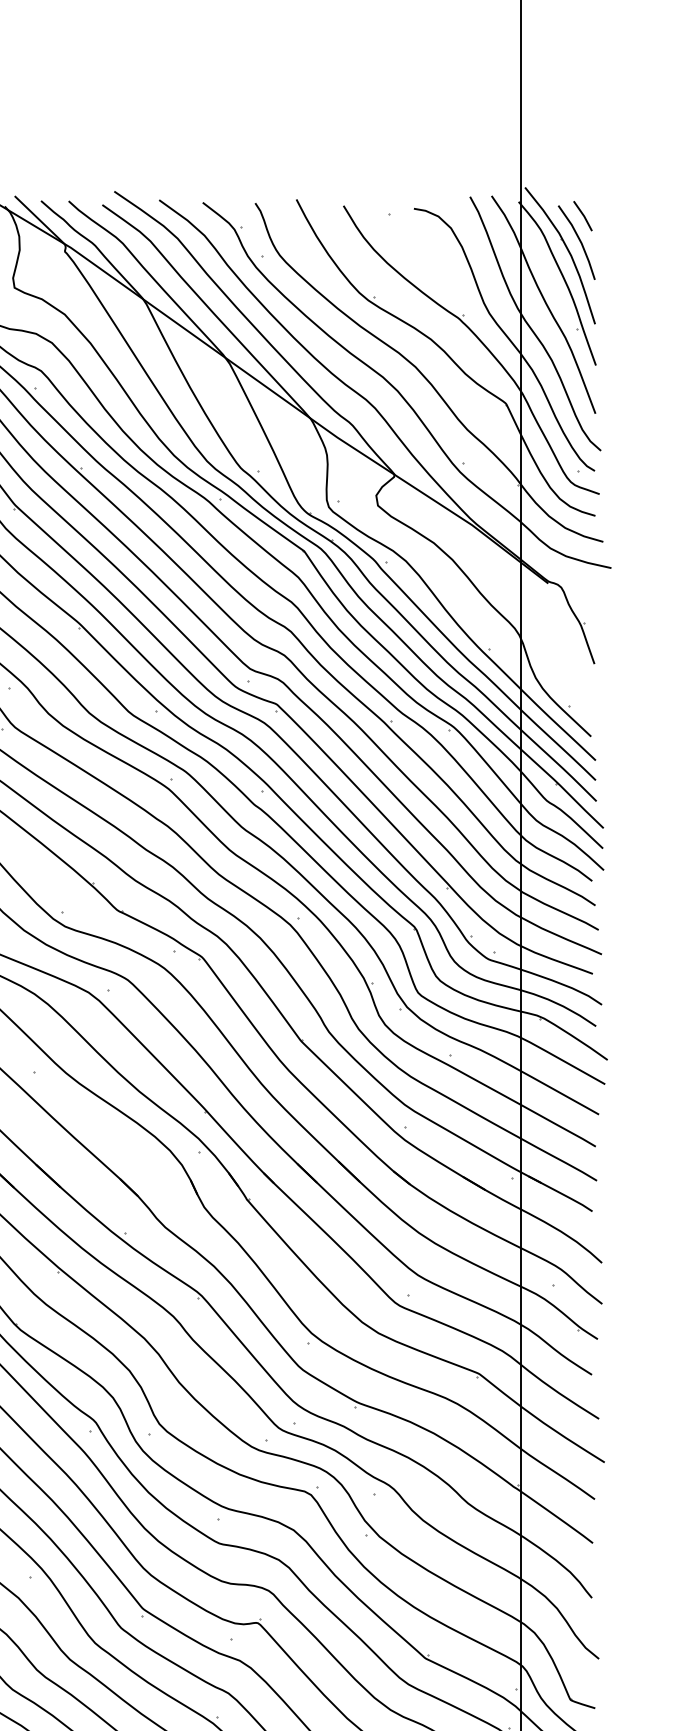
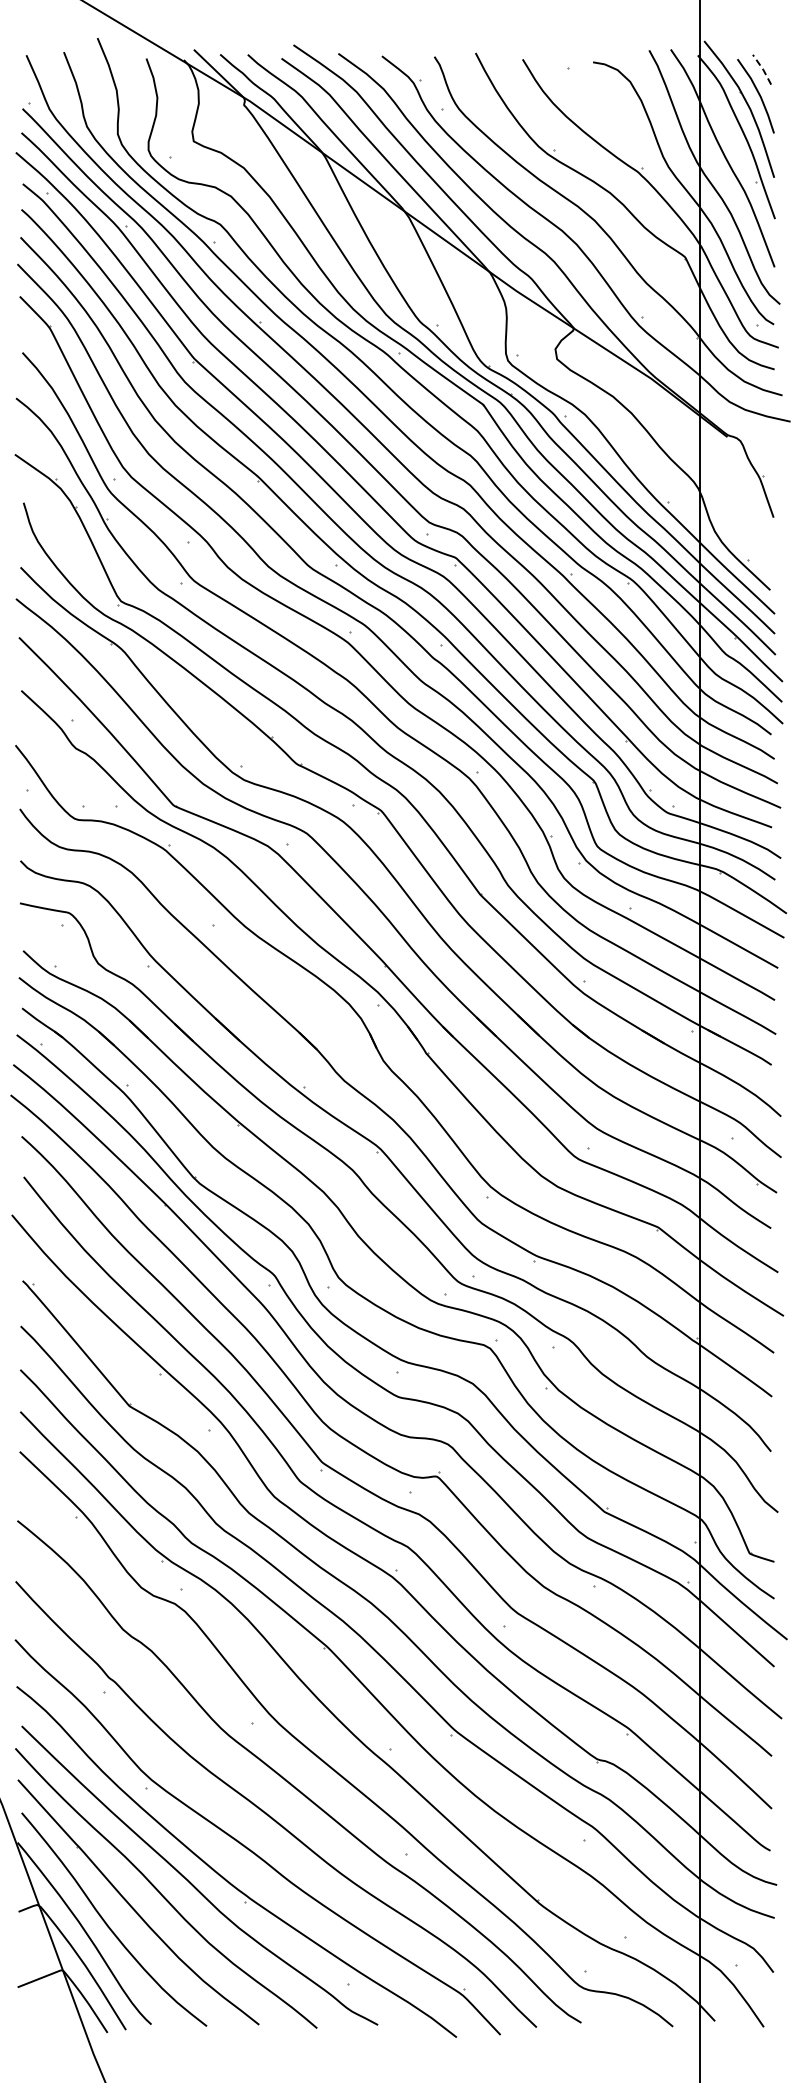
line: (583, 215) -> (762, 69), solid -> dashed

